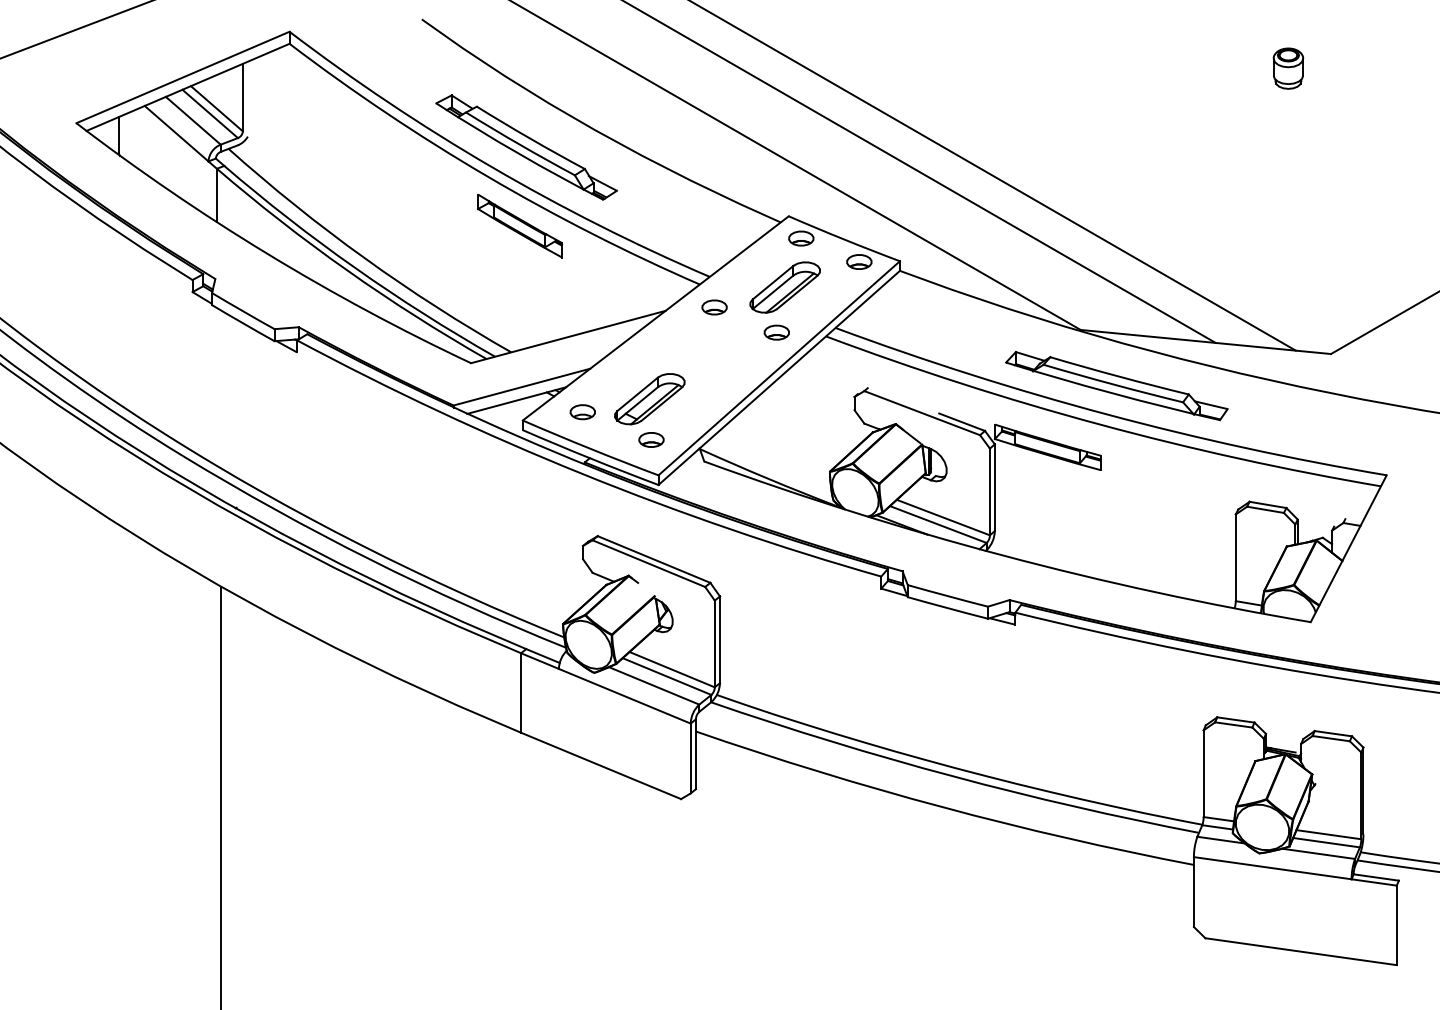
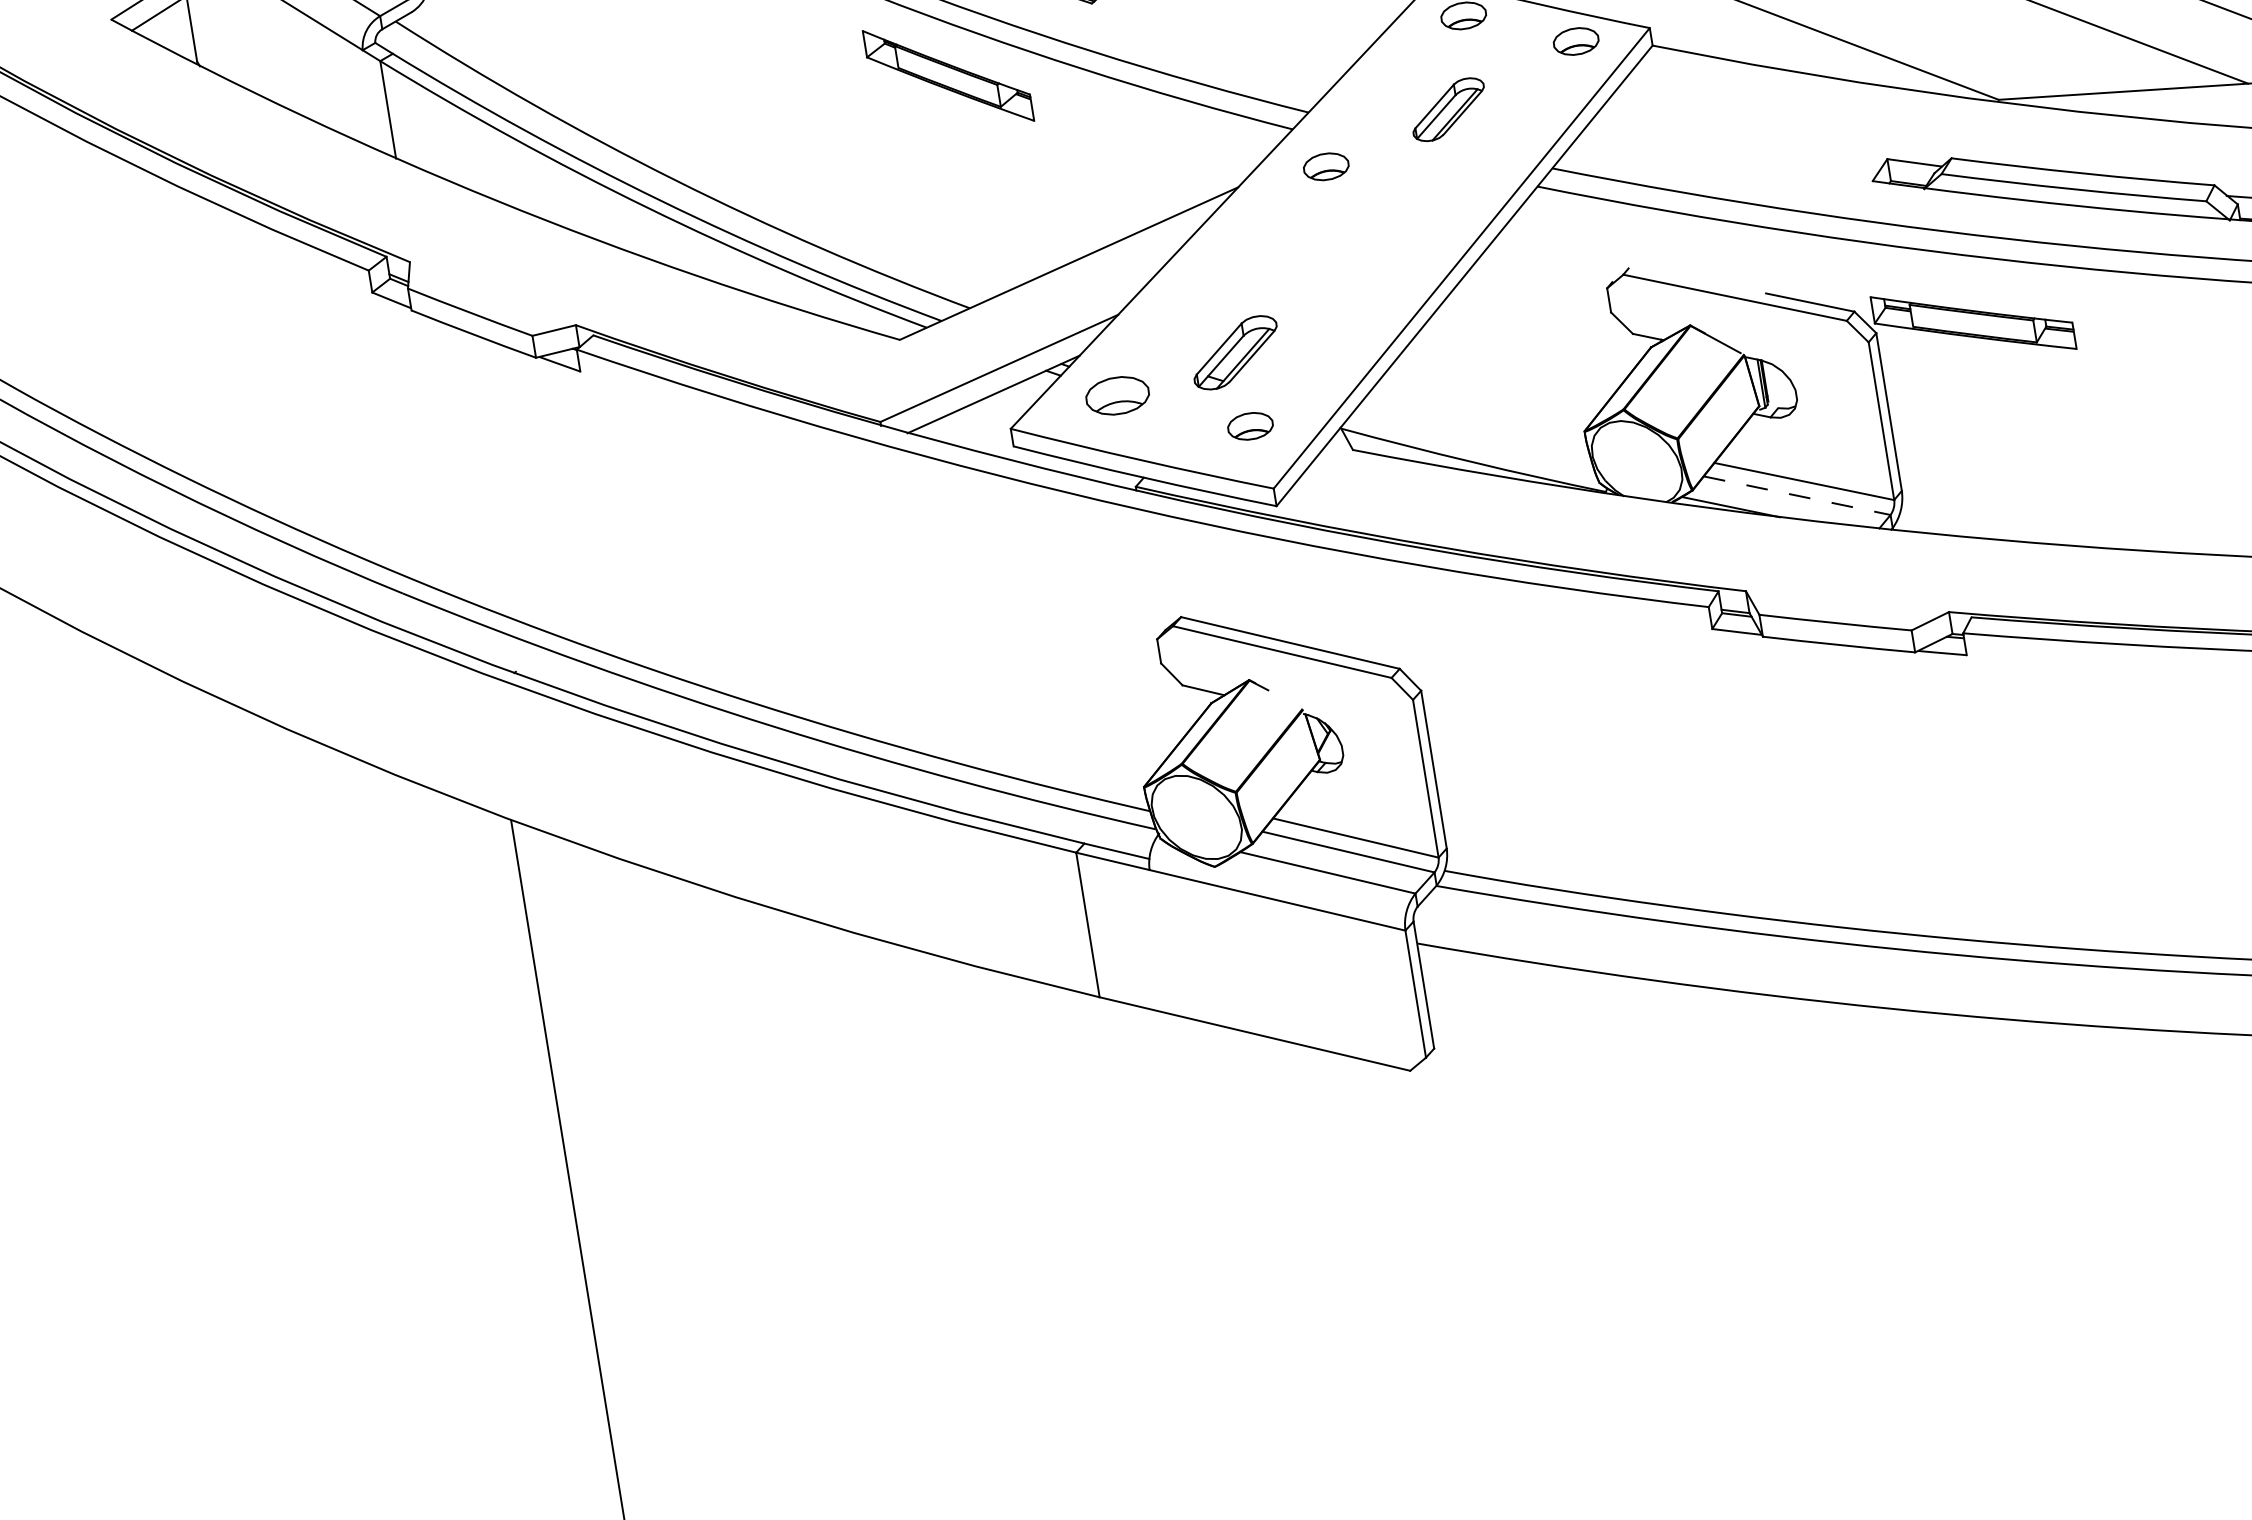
part: (784, 287) -> (1447, 109), size x0.6
part: (776, 332) -> (1446, 194), removed
part: (649, 399) -> (1235, 353), size x0.7
part: (582, 412) -> (1116, 396), size x1.4
line: (938, 524) -> (1797, 495), solid -> dashed

